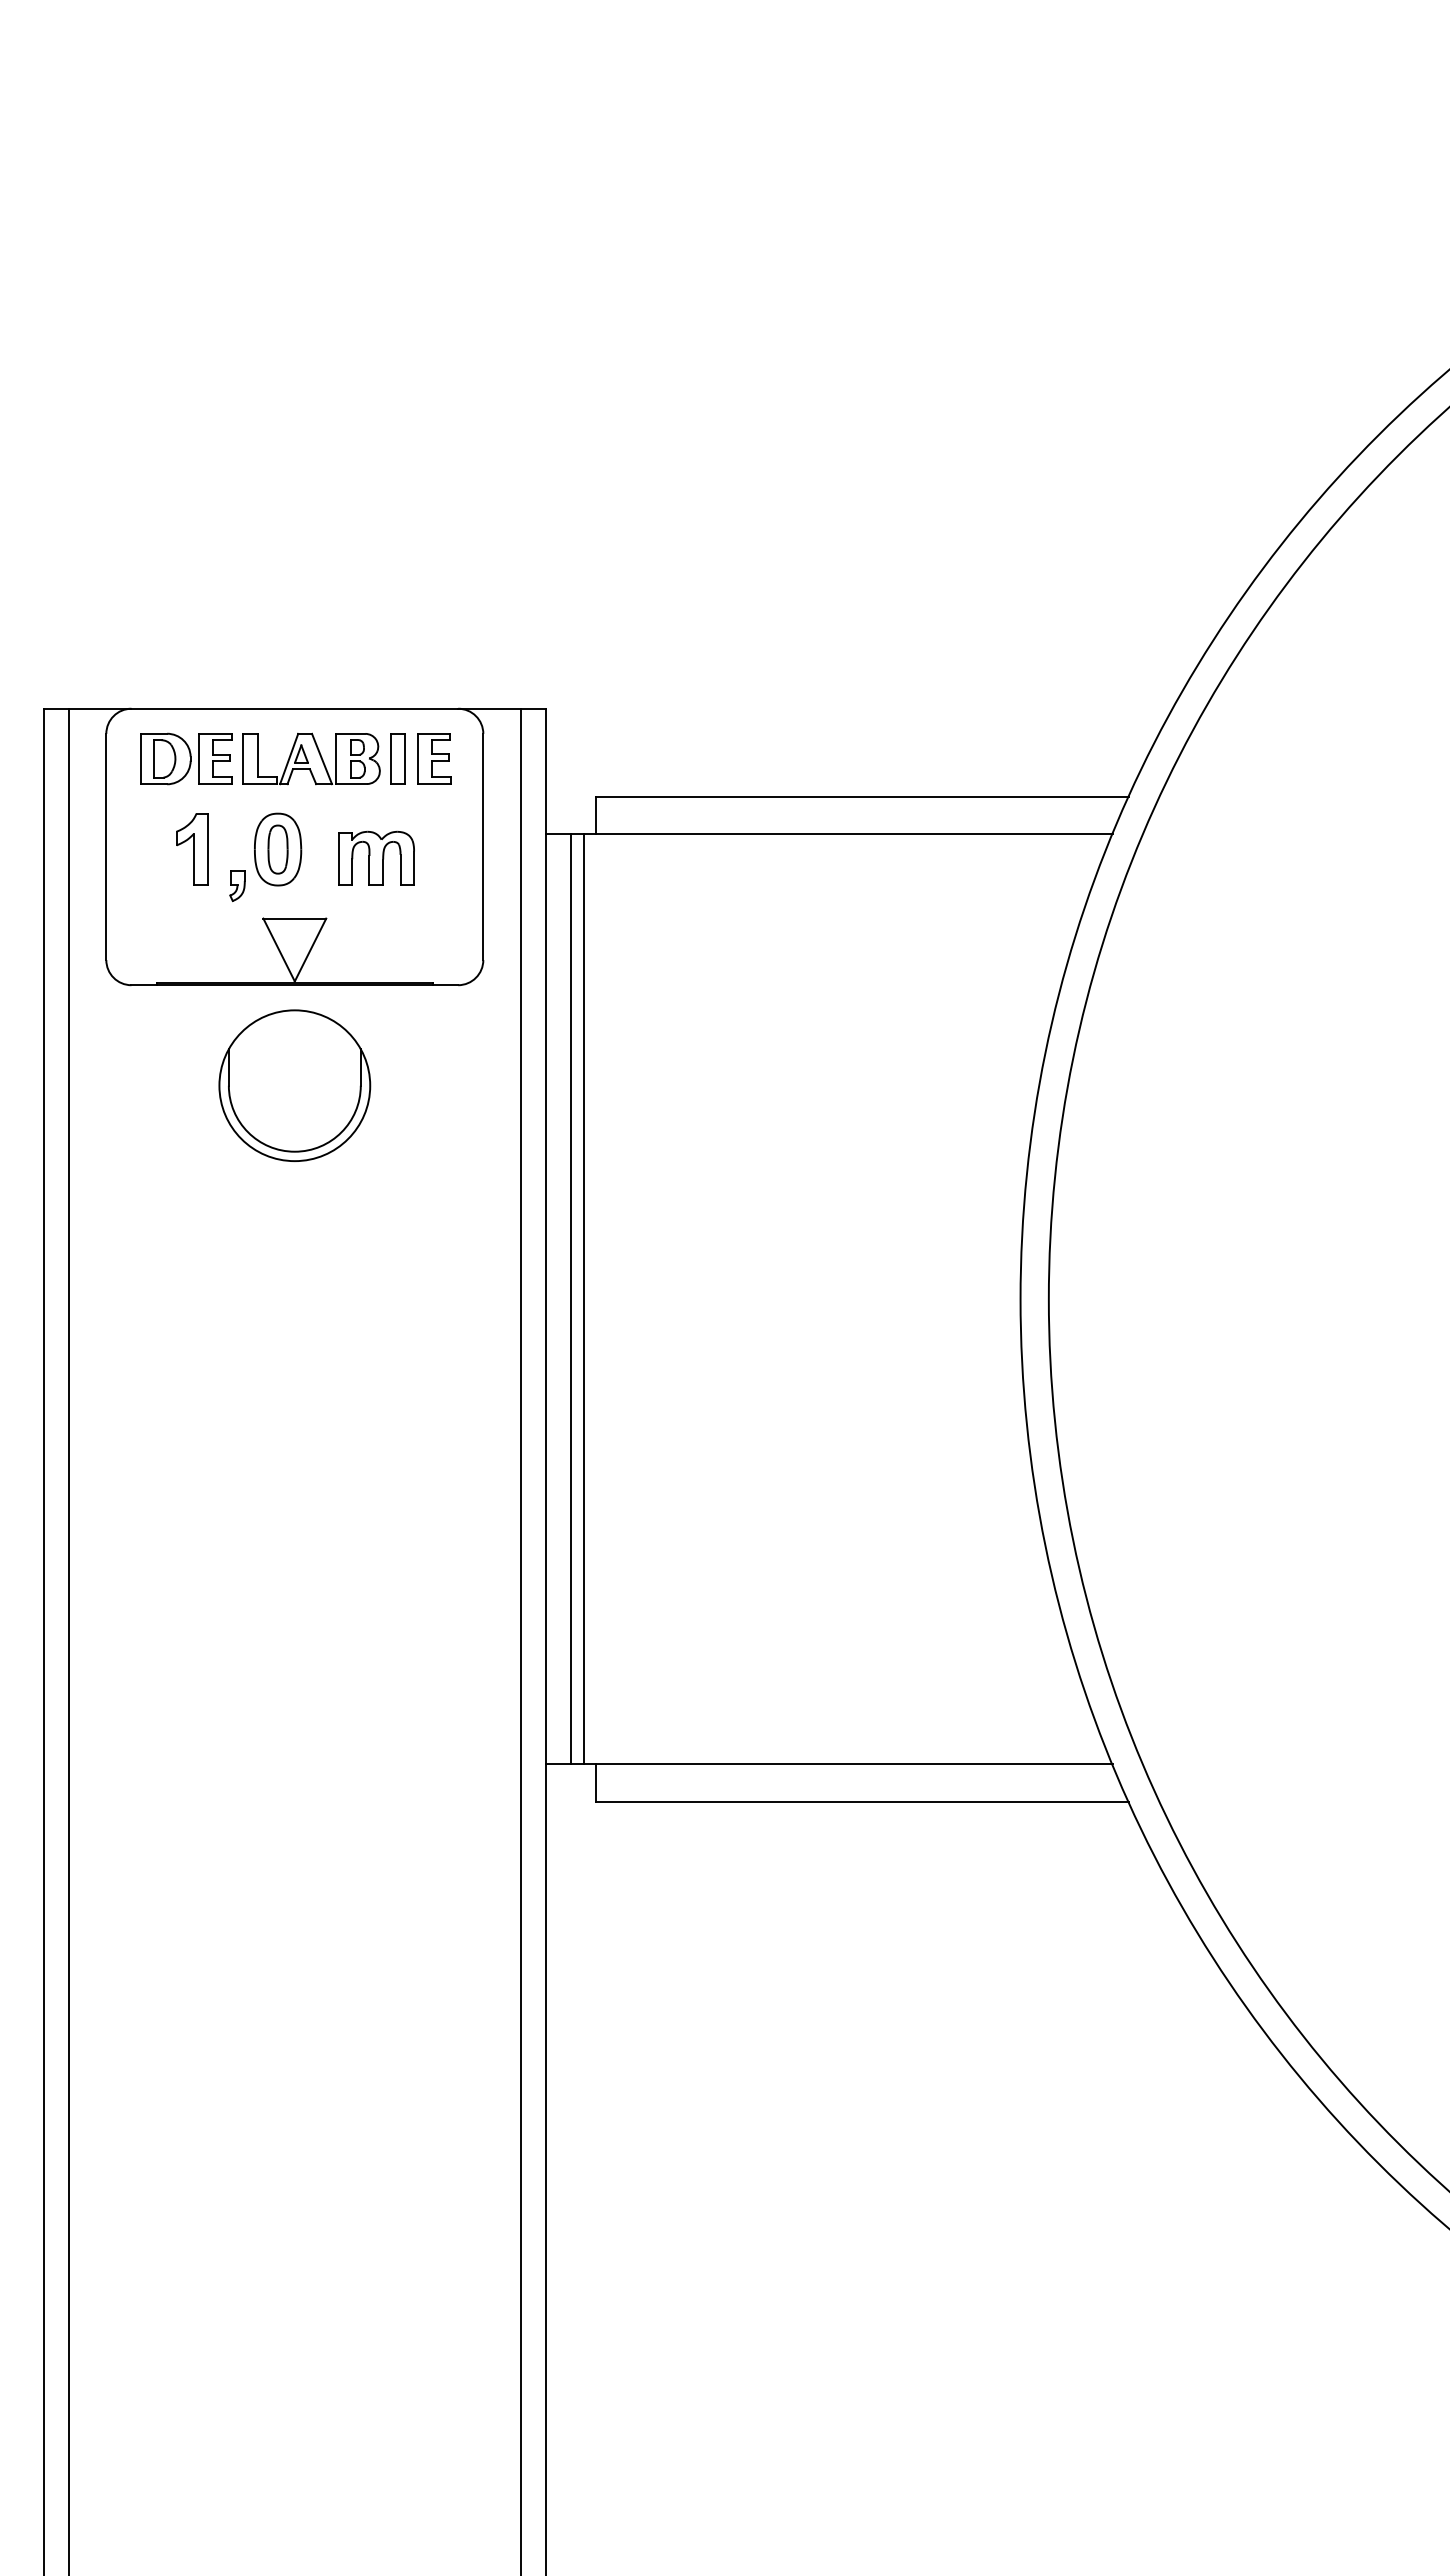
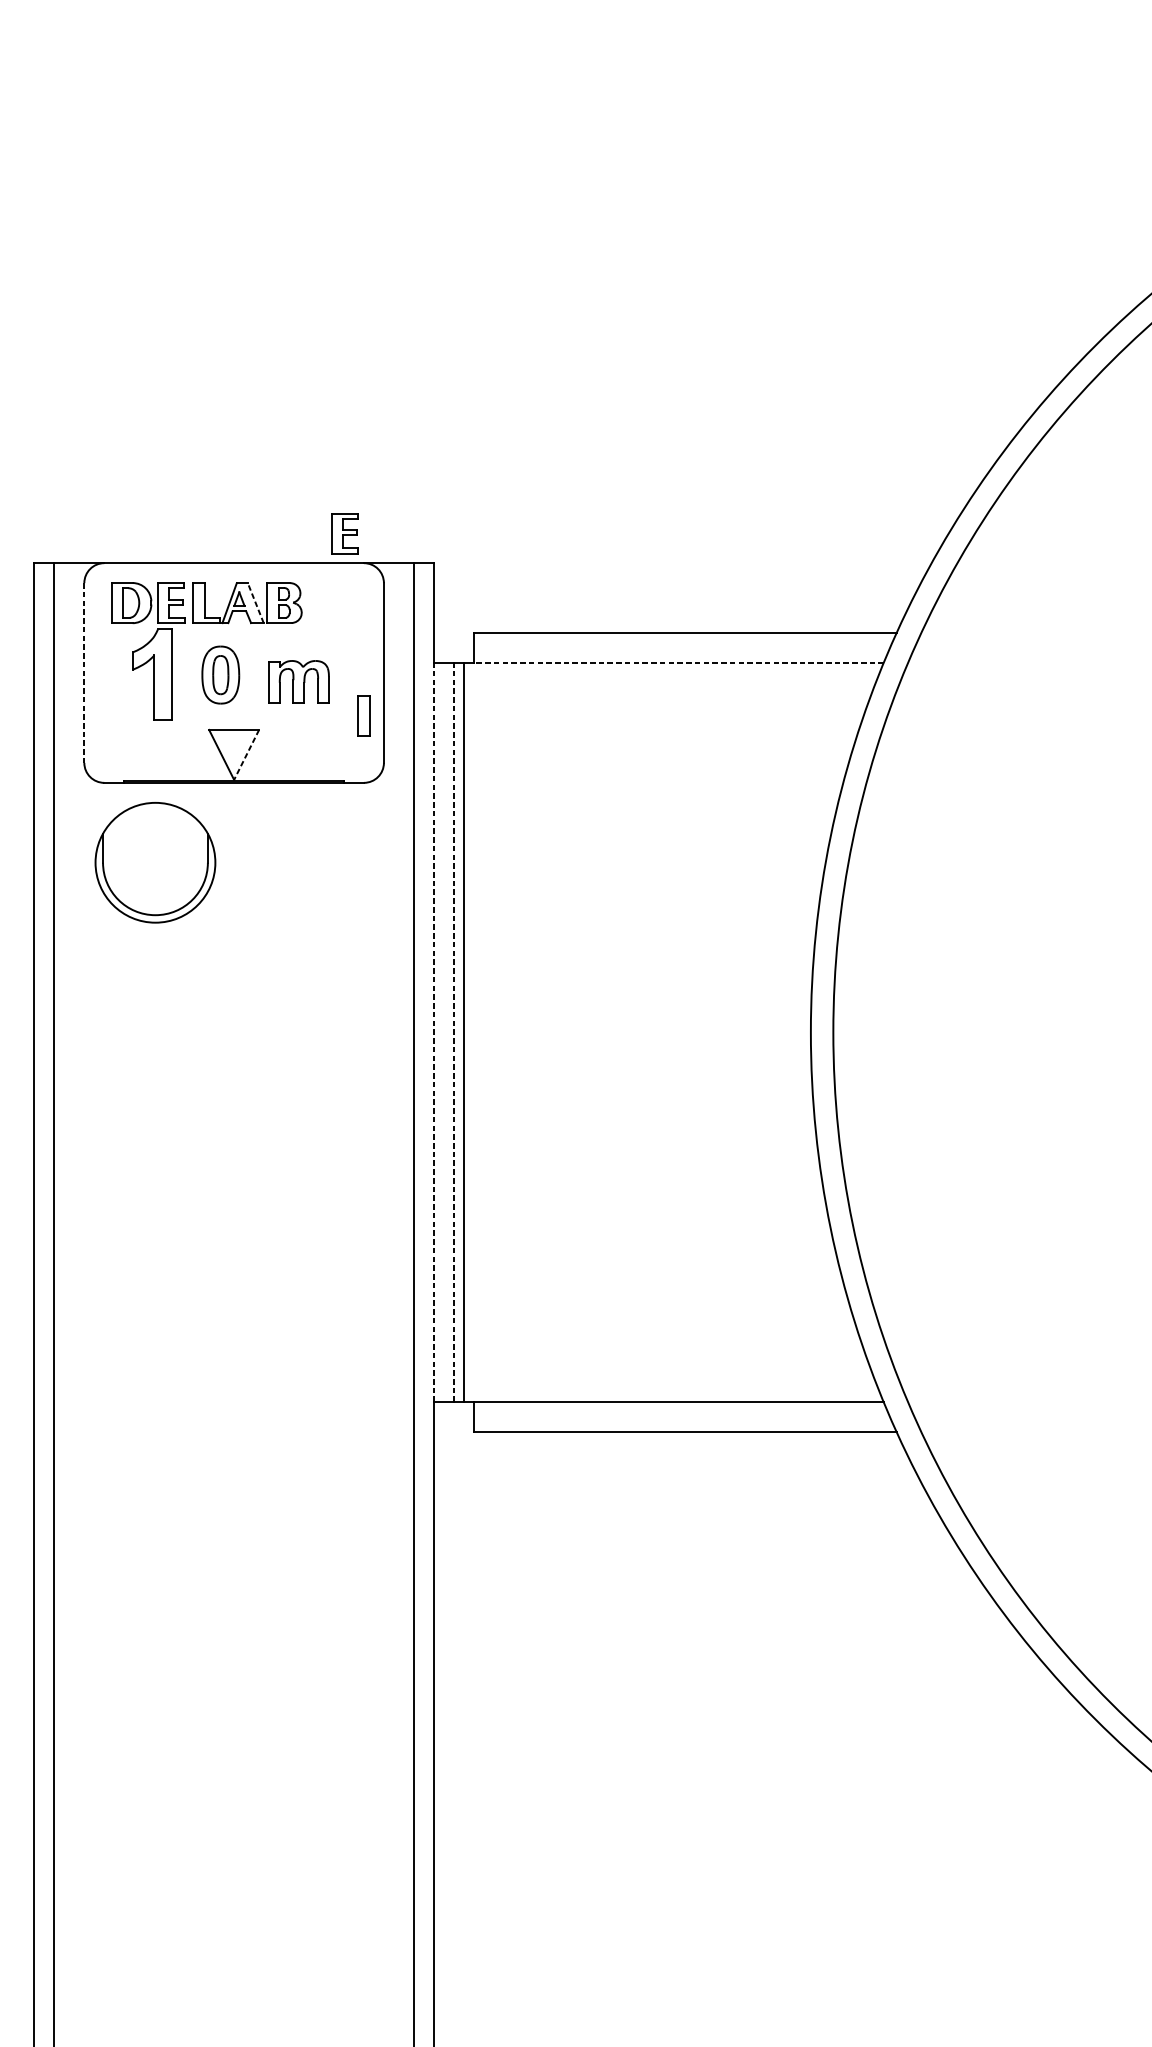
line: (321, 758) -> (255, 602), solid -> dashed
part: (397, 758) -> (363, 715), moved
part: (434, 758) -> (345, 533), moved
line: (853, 834) -> (678, 663), solid -> dashed
line: (106, 847) -> (84, 673), solid -> dashed
part: (192, 849) -> (152, 675), size x1.6
part: (237, 885) -> (188, 703), removed
line: (310, 950) -> (246, 755), solid -> dashed
part: (294, 1085) -> (155, 862), moved
line: (546, 1299) -> (434, 1032), solid -> dashed
line: (571, 1299) -> (454, 1032), solid -> dashed

